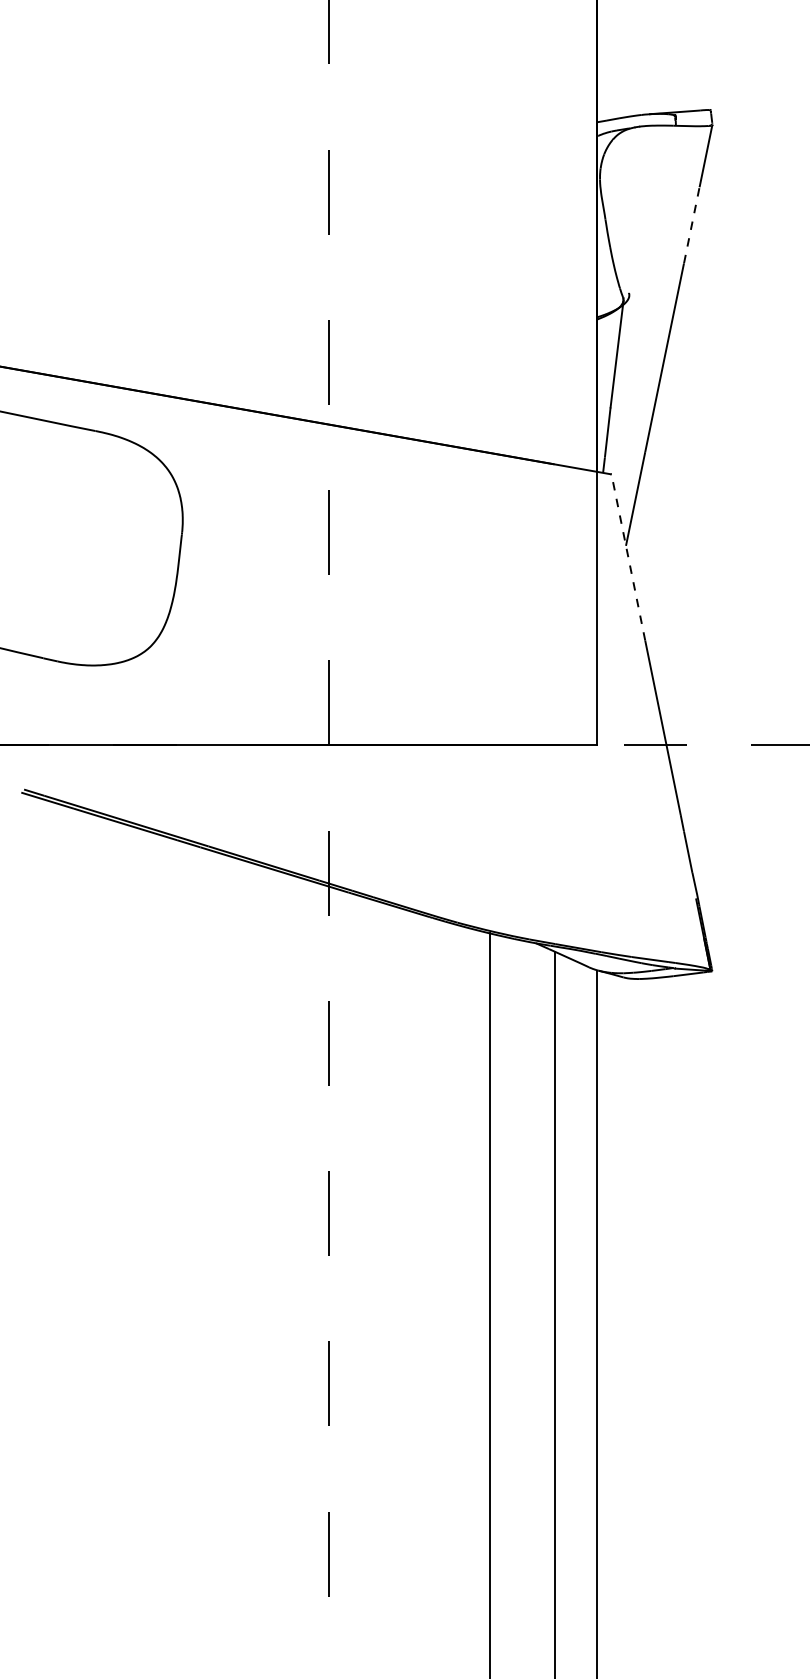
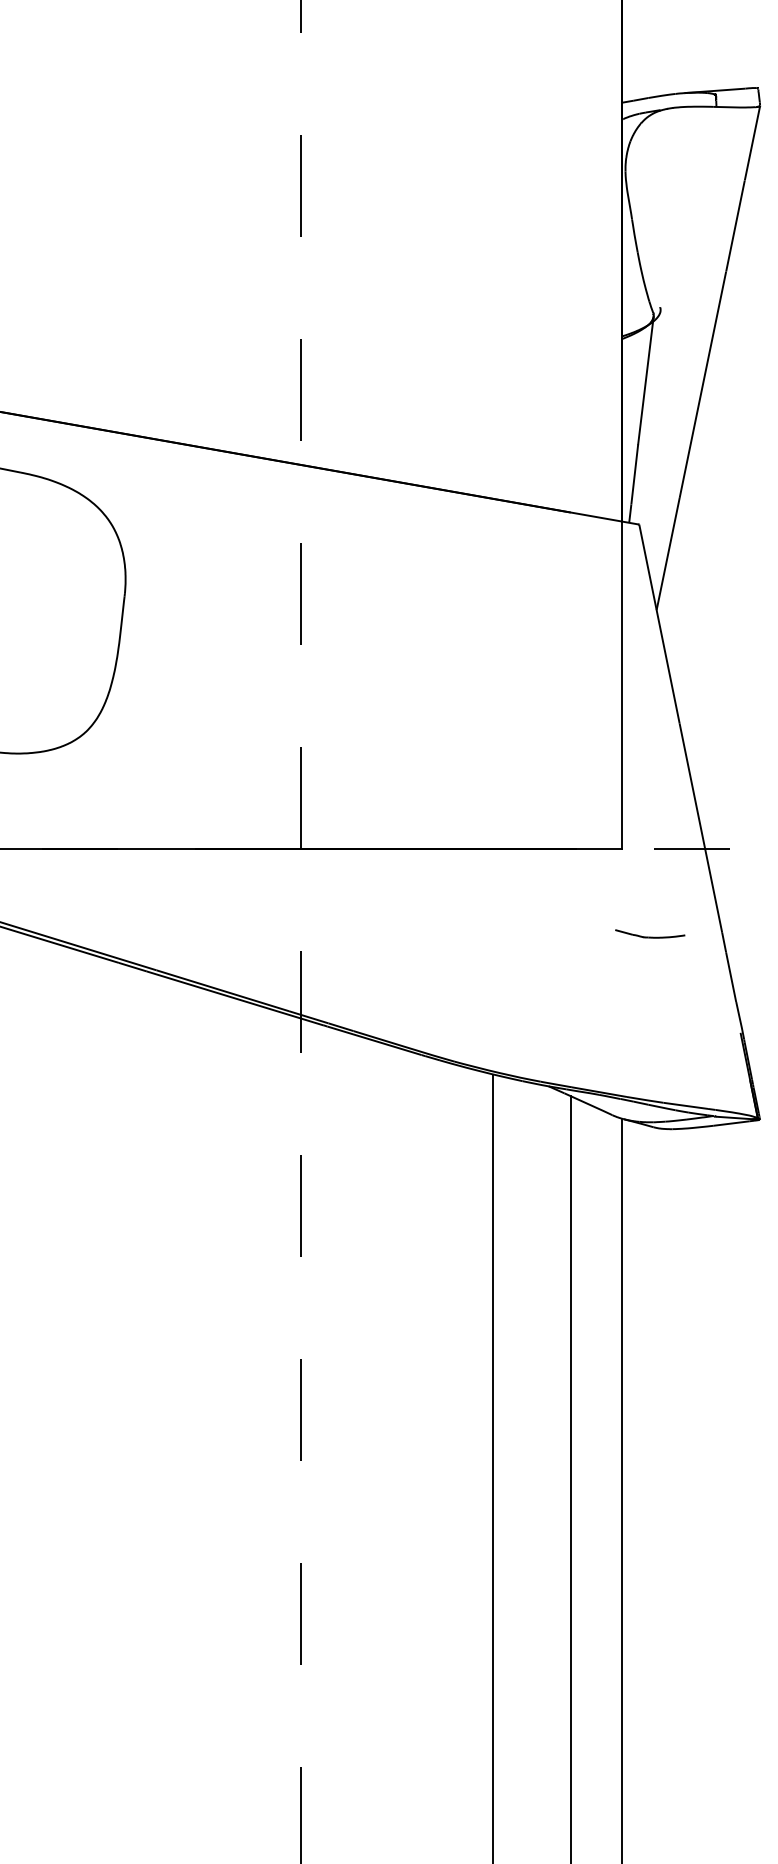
line: (691, 225) -> (735, 226), dashed -> solid
line: (628, 557) -> (659, 624), dashed -> solid
part: (620, 816) -> (650, 934), added

